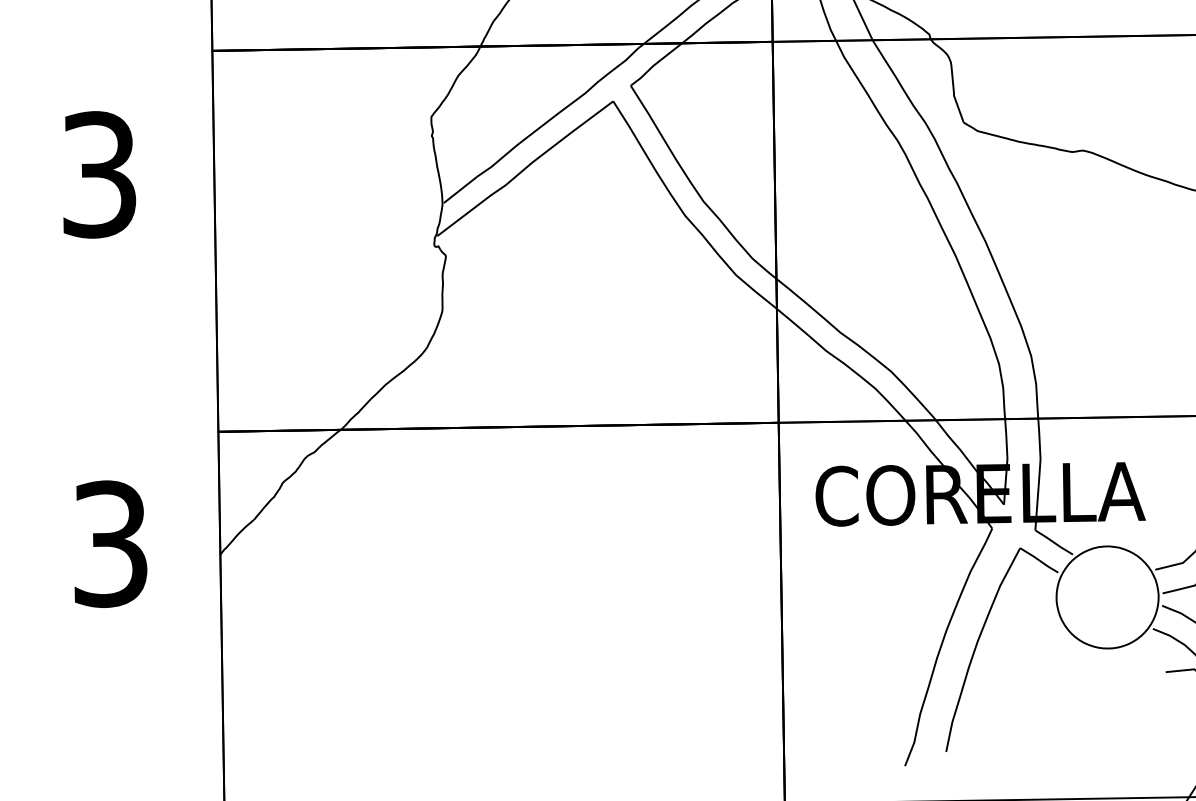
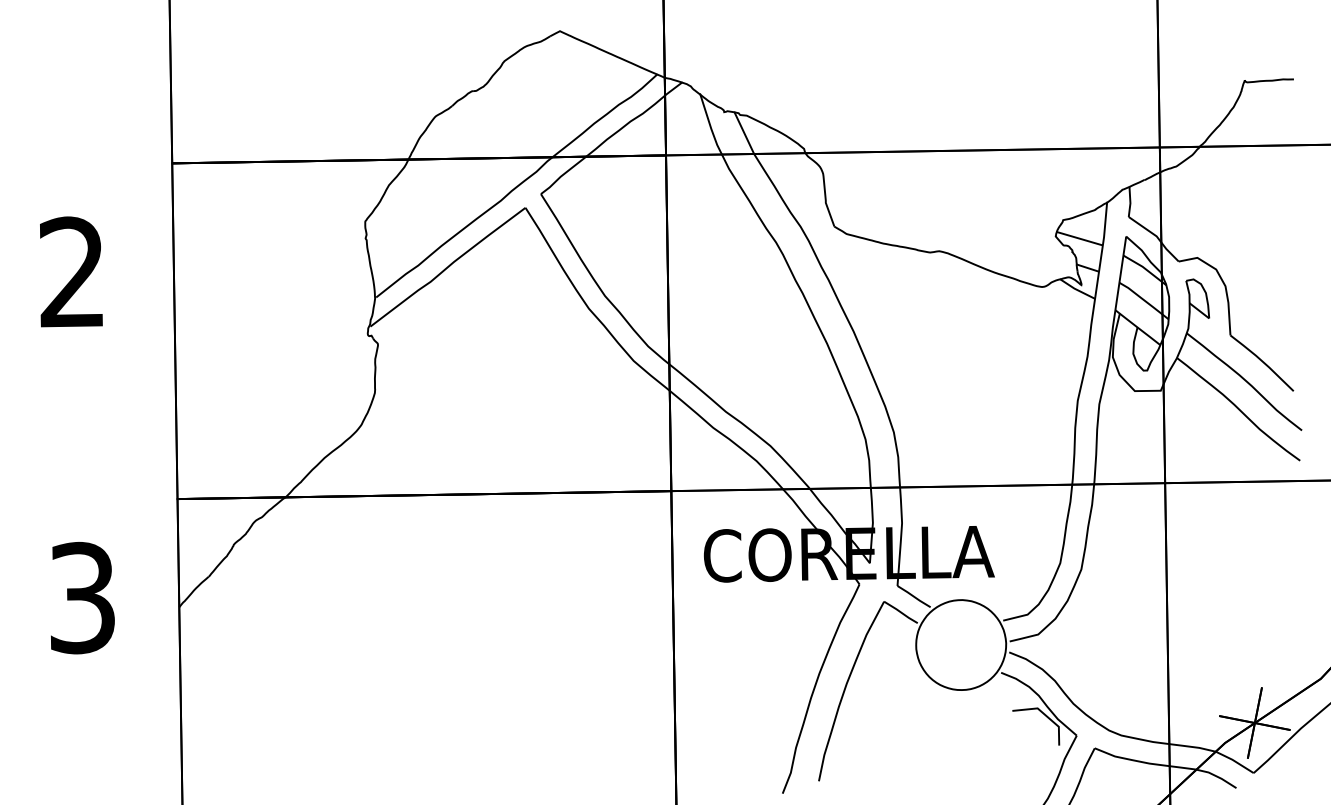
text: (99, 174) -> (72, 272), 3 -> 2

